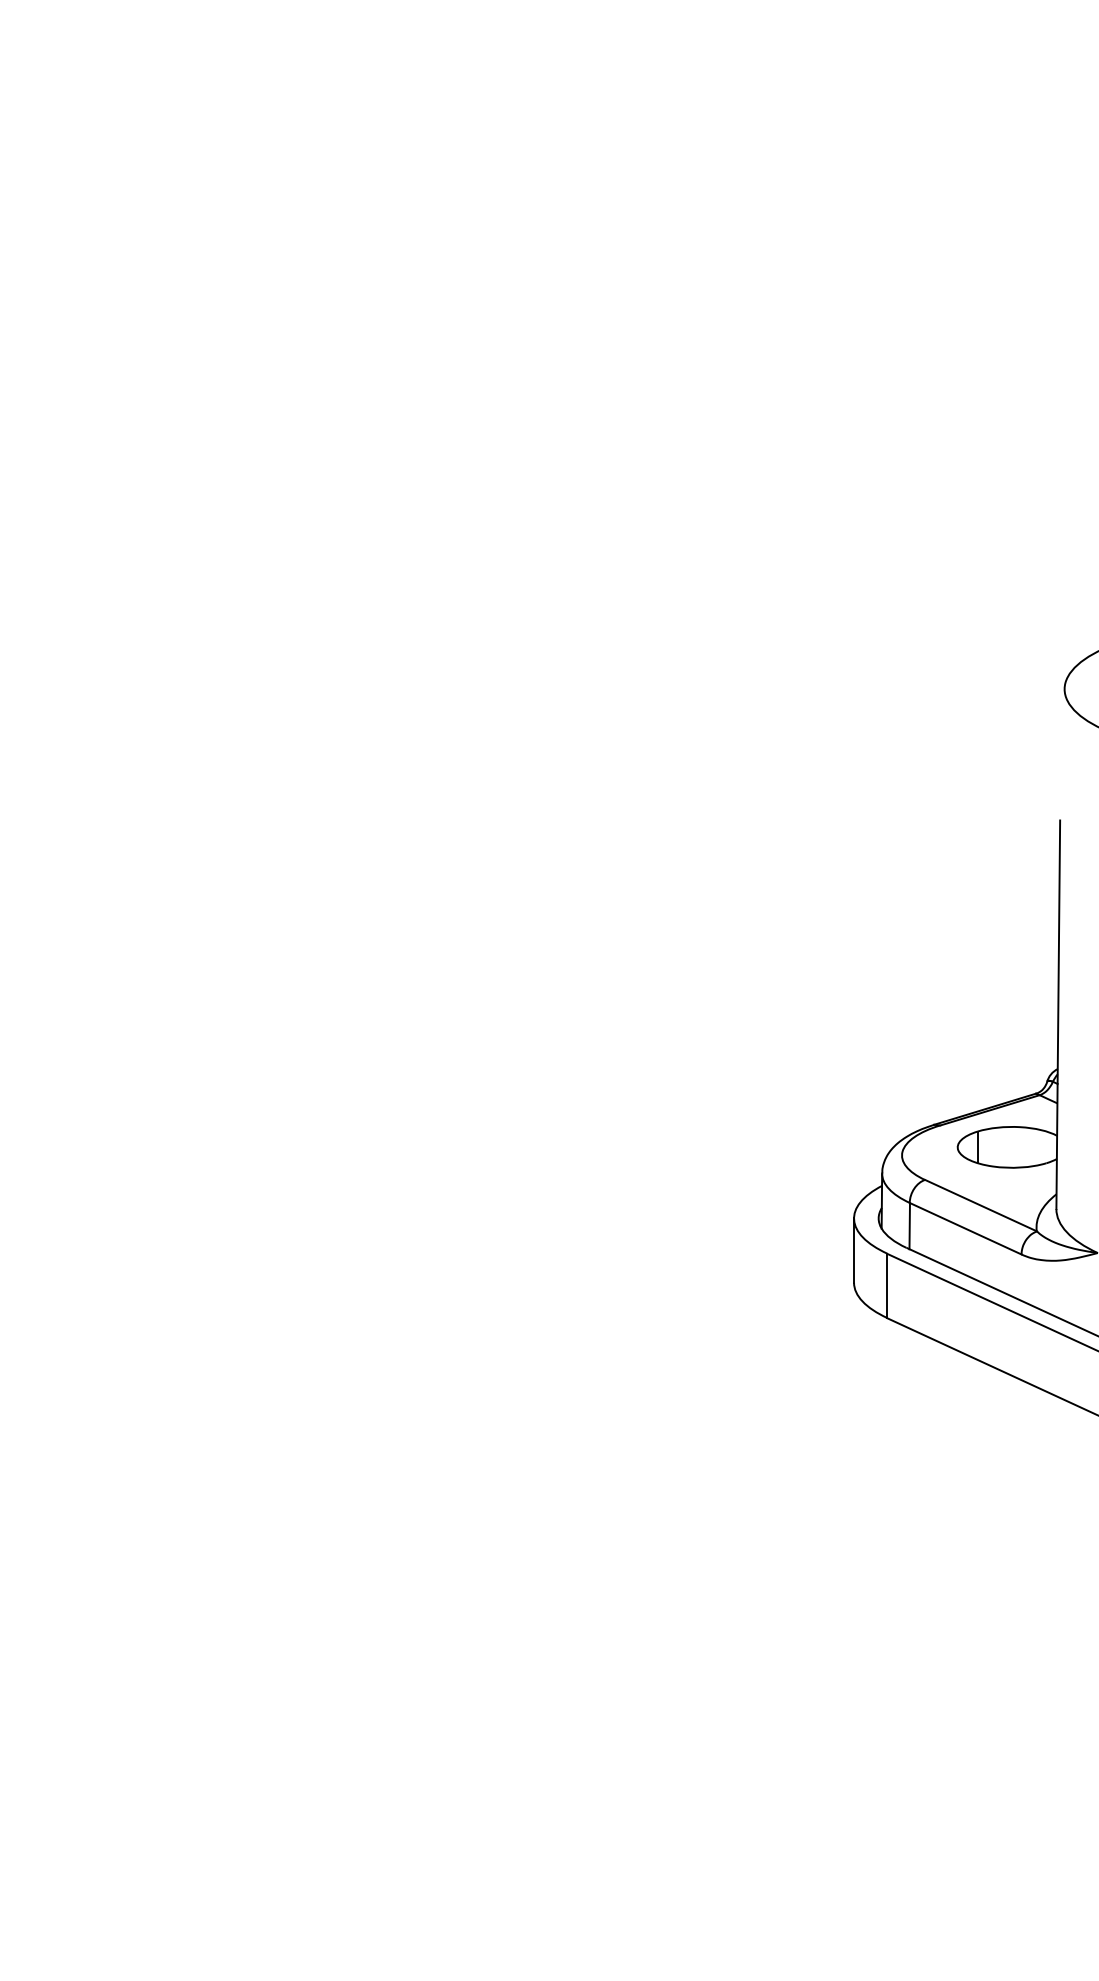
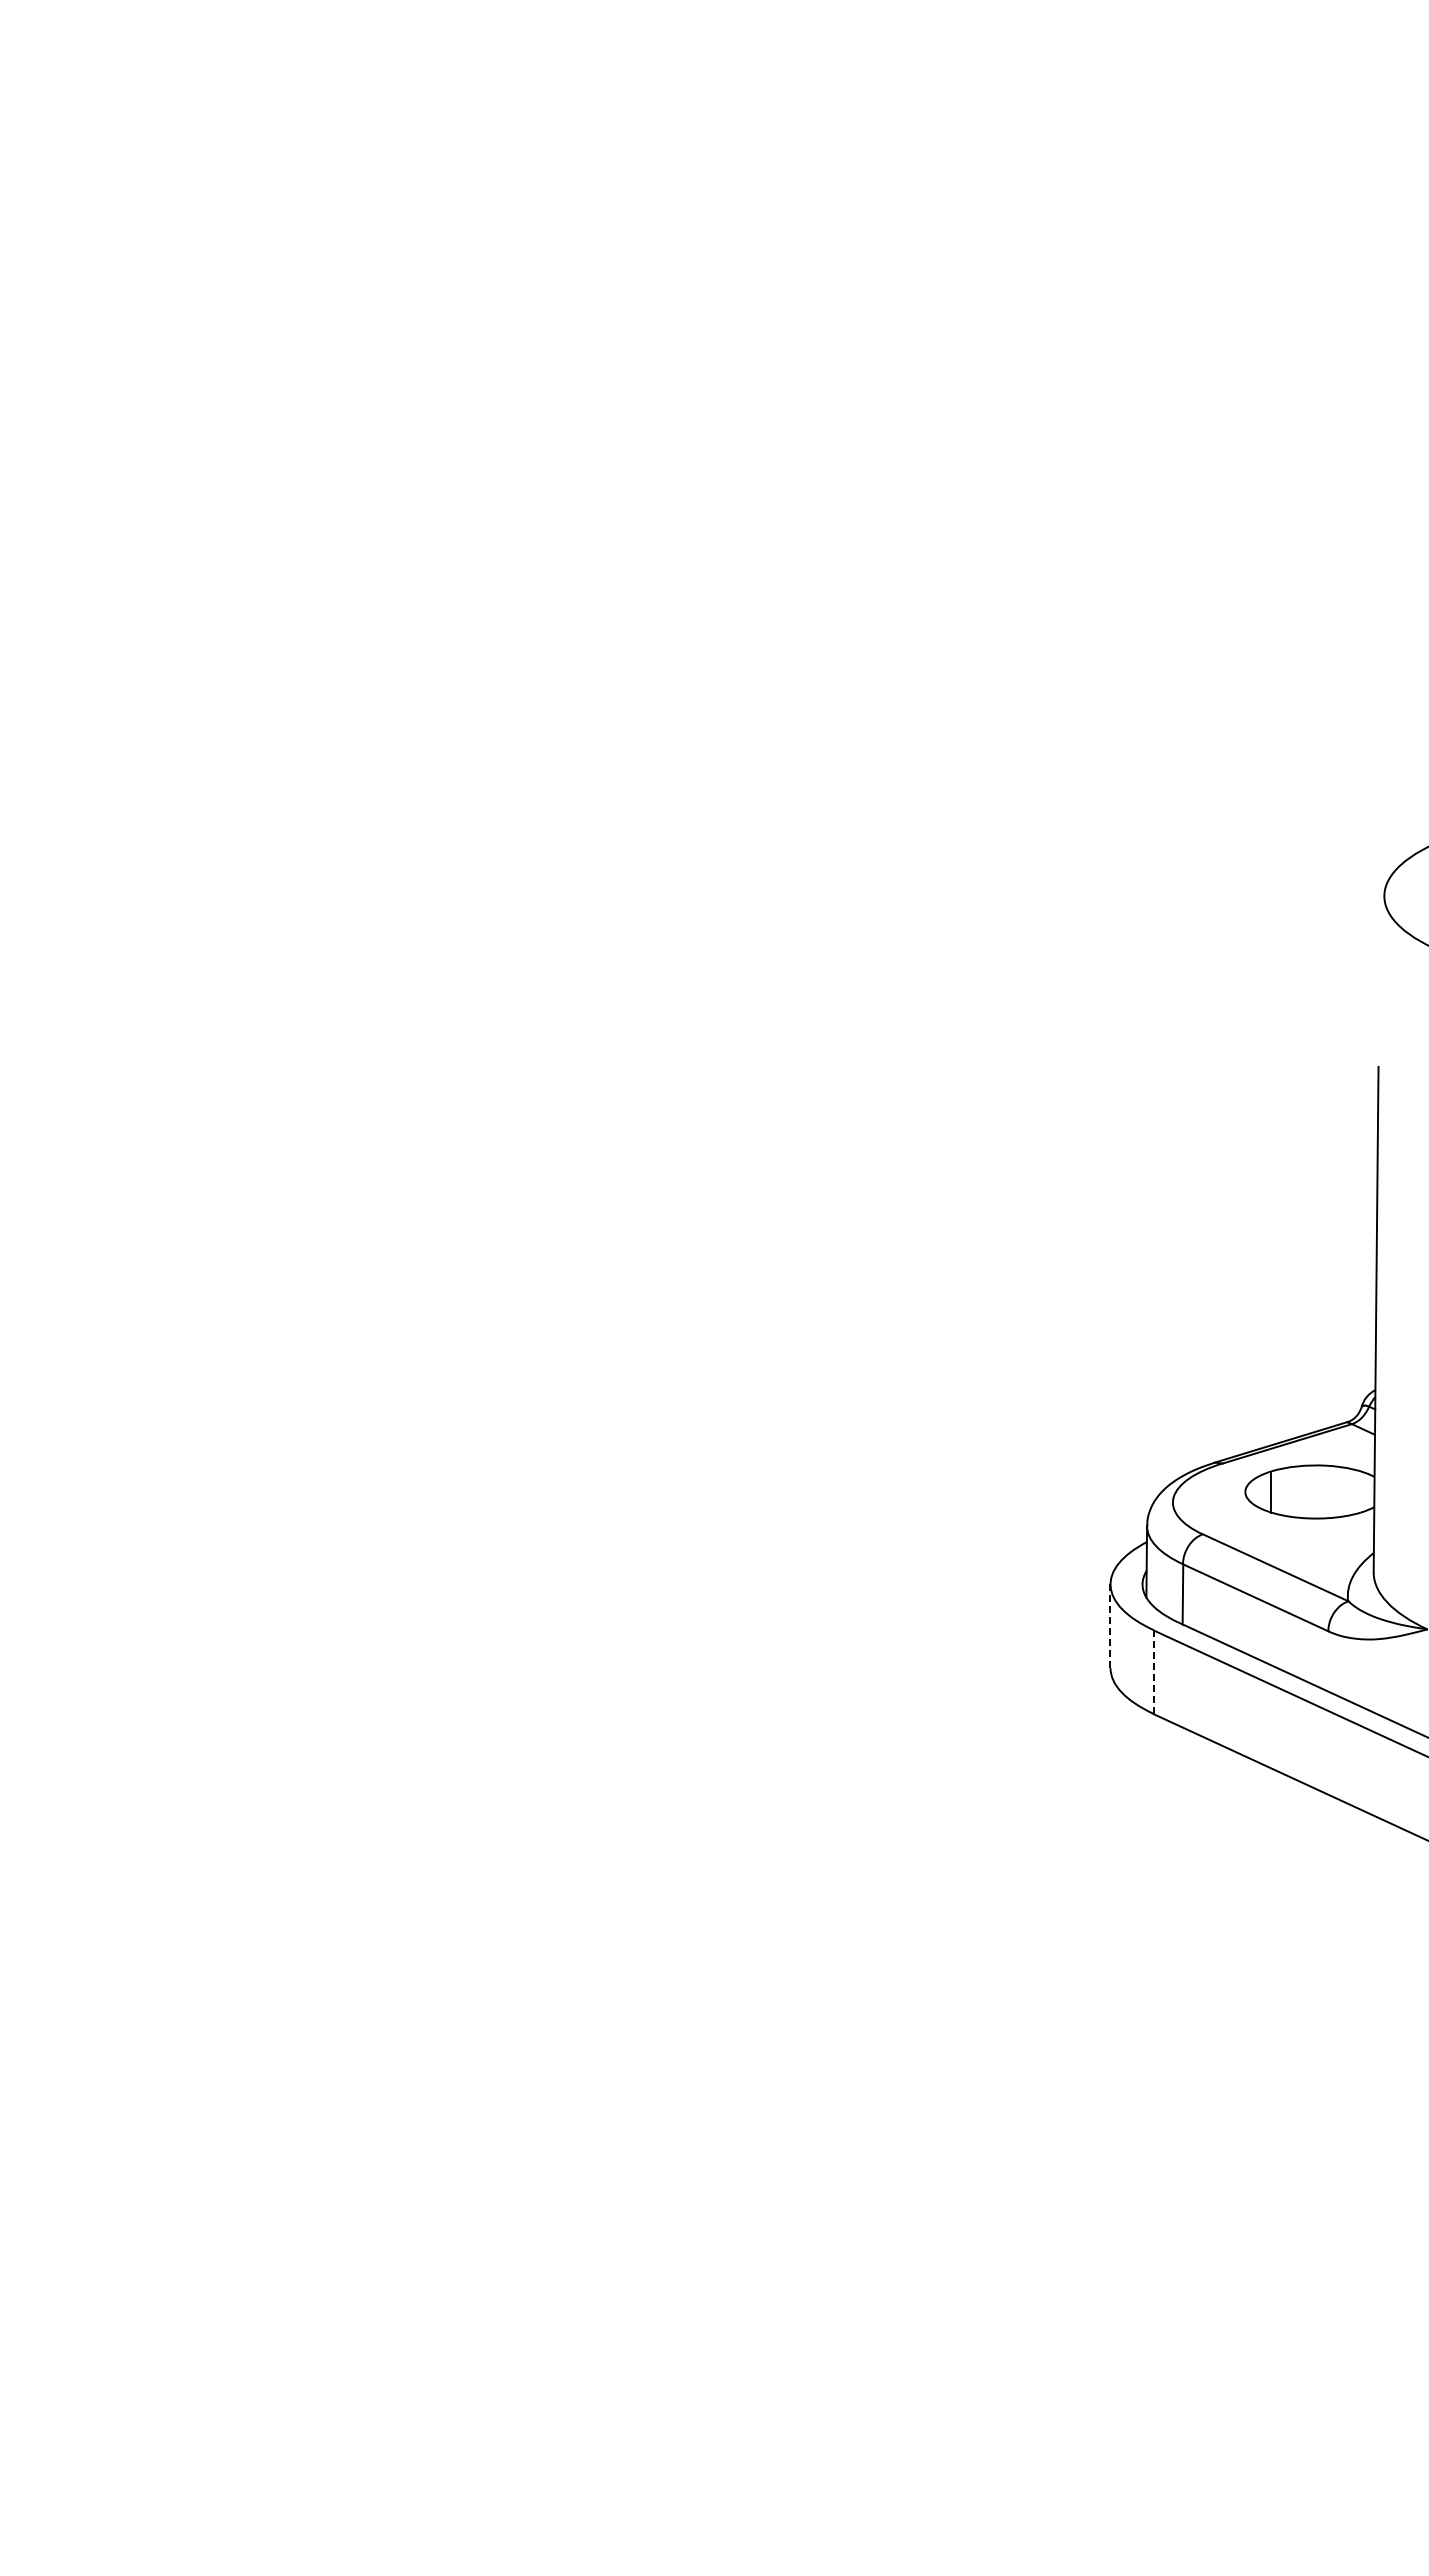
line: (854, 1250) -> (1110, 1626), solid -> dashed
line: (887, 1286) -> (1153, 1672), solid -> dashed

